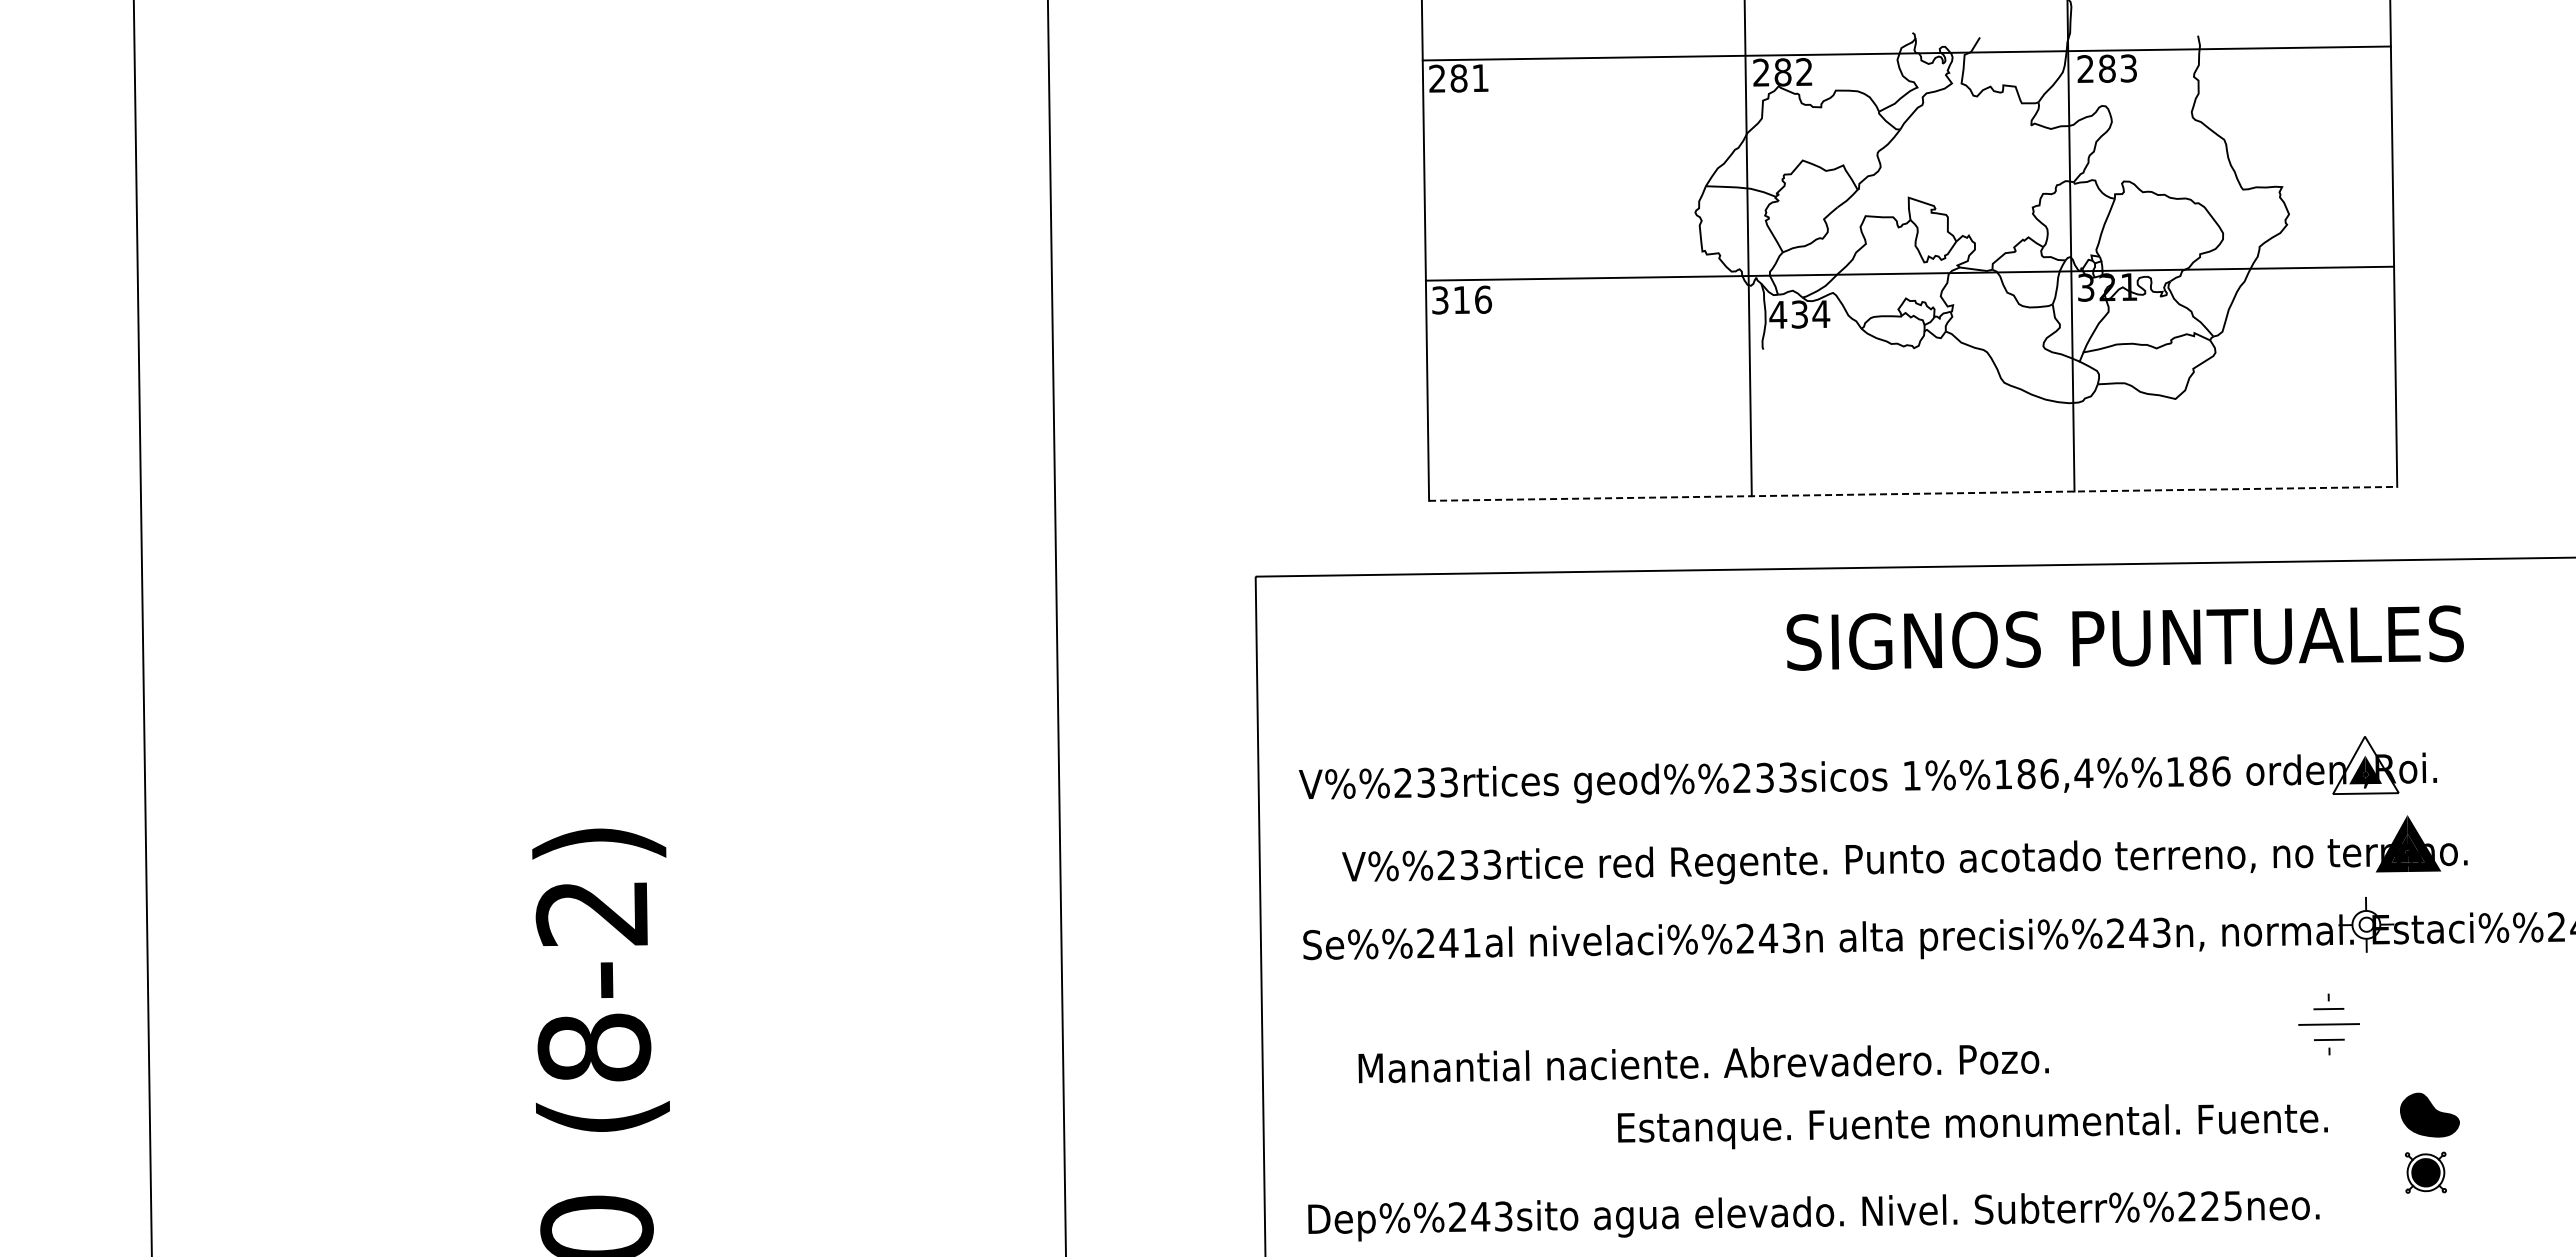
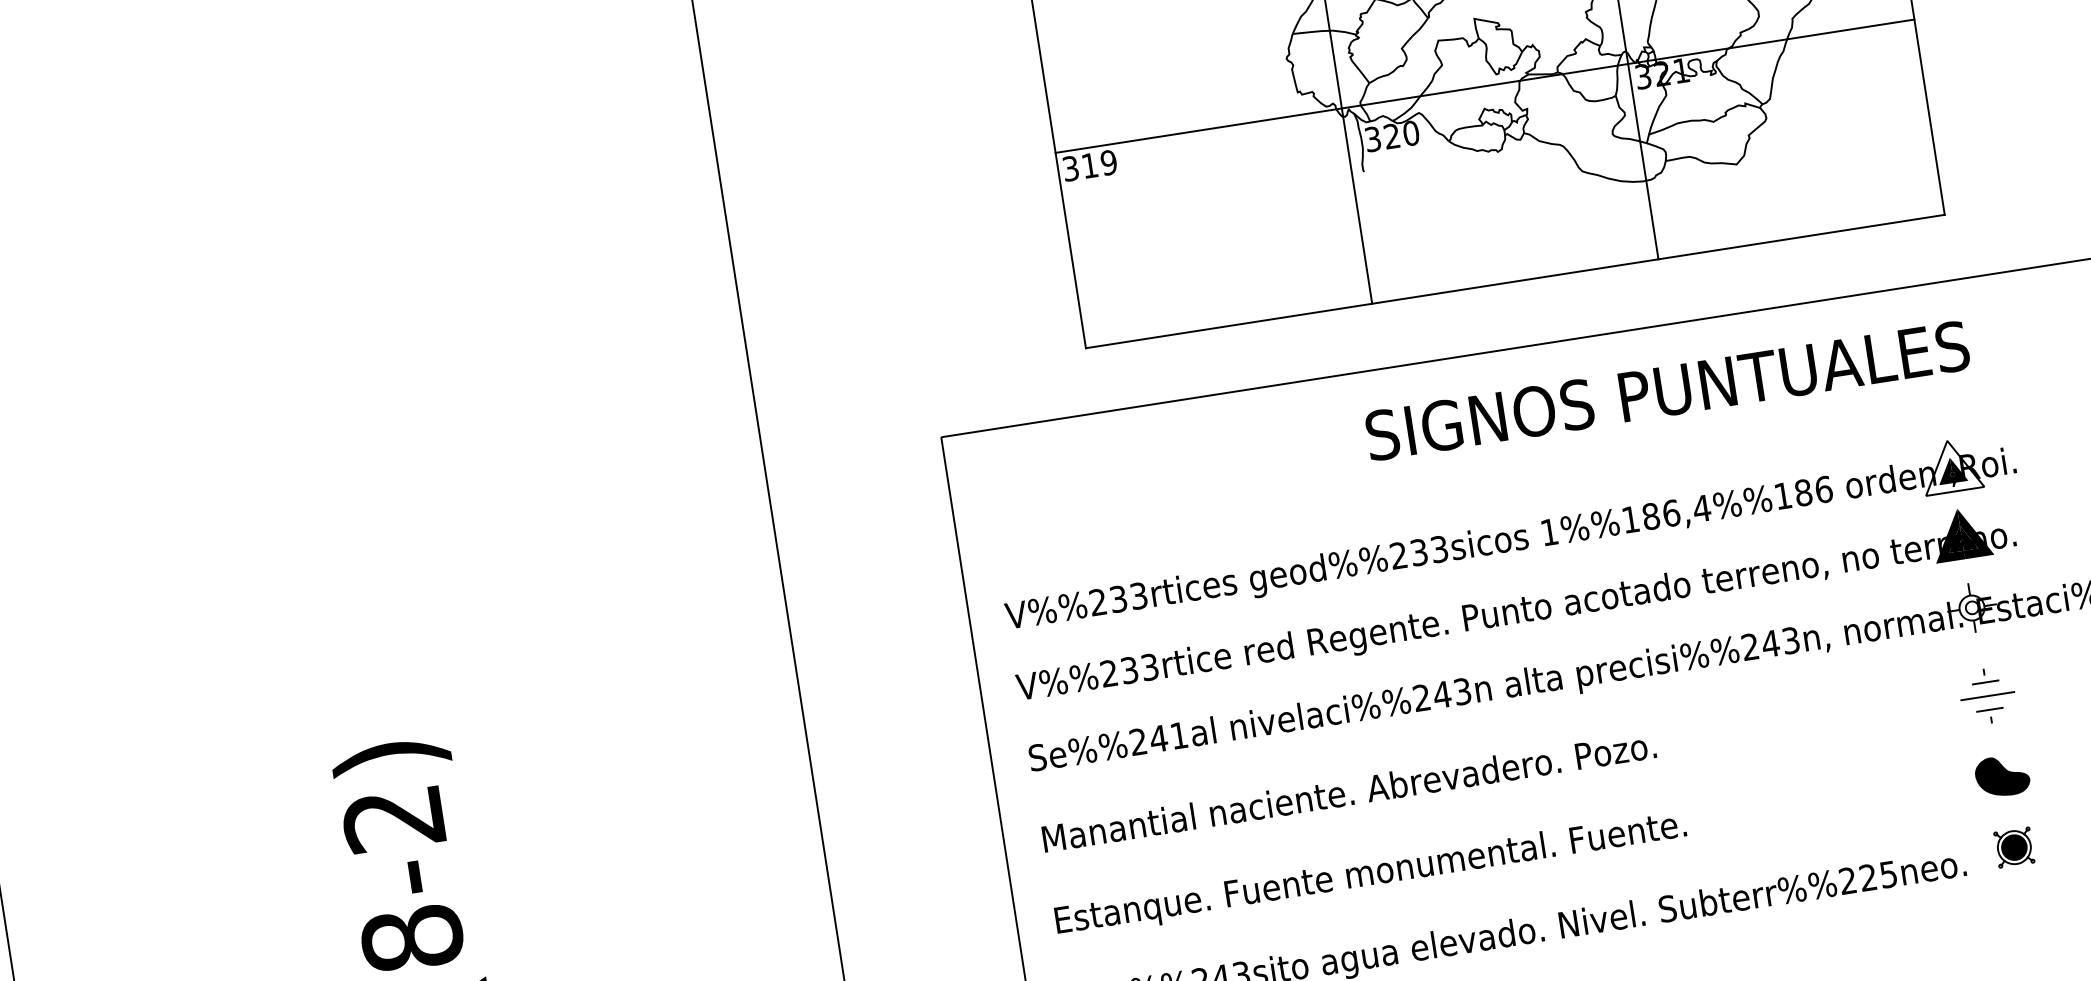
text: (1483, 299) -> (1109, 162), 316 -> 319
text: (1799, 314) -> (1391, 136), 434 -> 320
line: (1913, 493) -> (1515, 281), dashed -> solid
text: (2124, 637) -> (1666, 390), moved
text: (1904, 849) -> (1514, 602), moved
part: (2328, 1024) -> (1987, 696), moved
text: (1703, 1064) -> (1349, 793), moved
part: (2429, 1114) -> (2002, 775), moved
text: (1972, 1126) -> (1370, 875), moved
part: (2425, 1172) -> (2013, 847), moved

